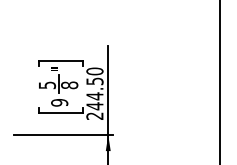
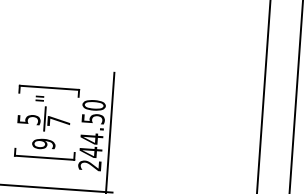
text: (69, 85) -> (58, 121), 8 -> 7

